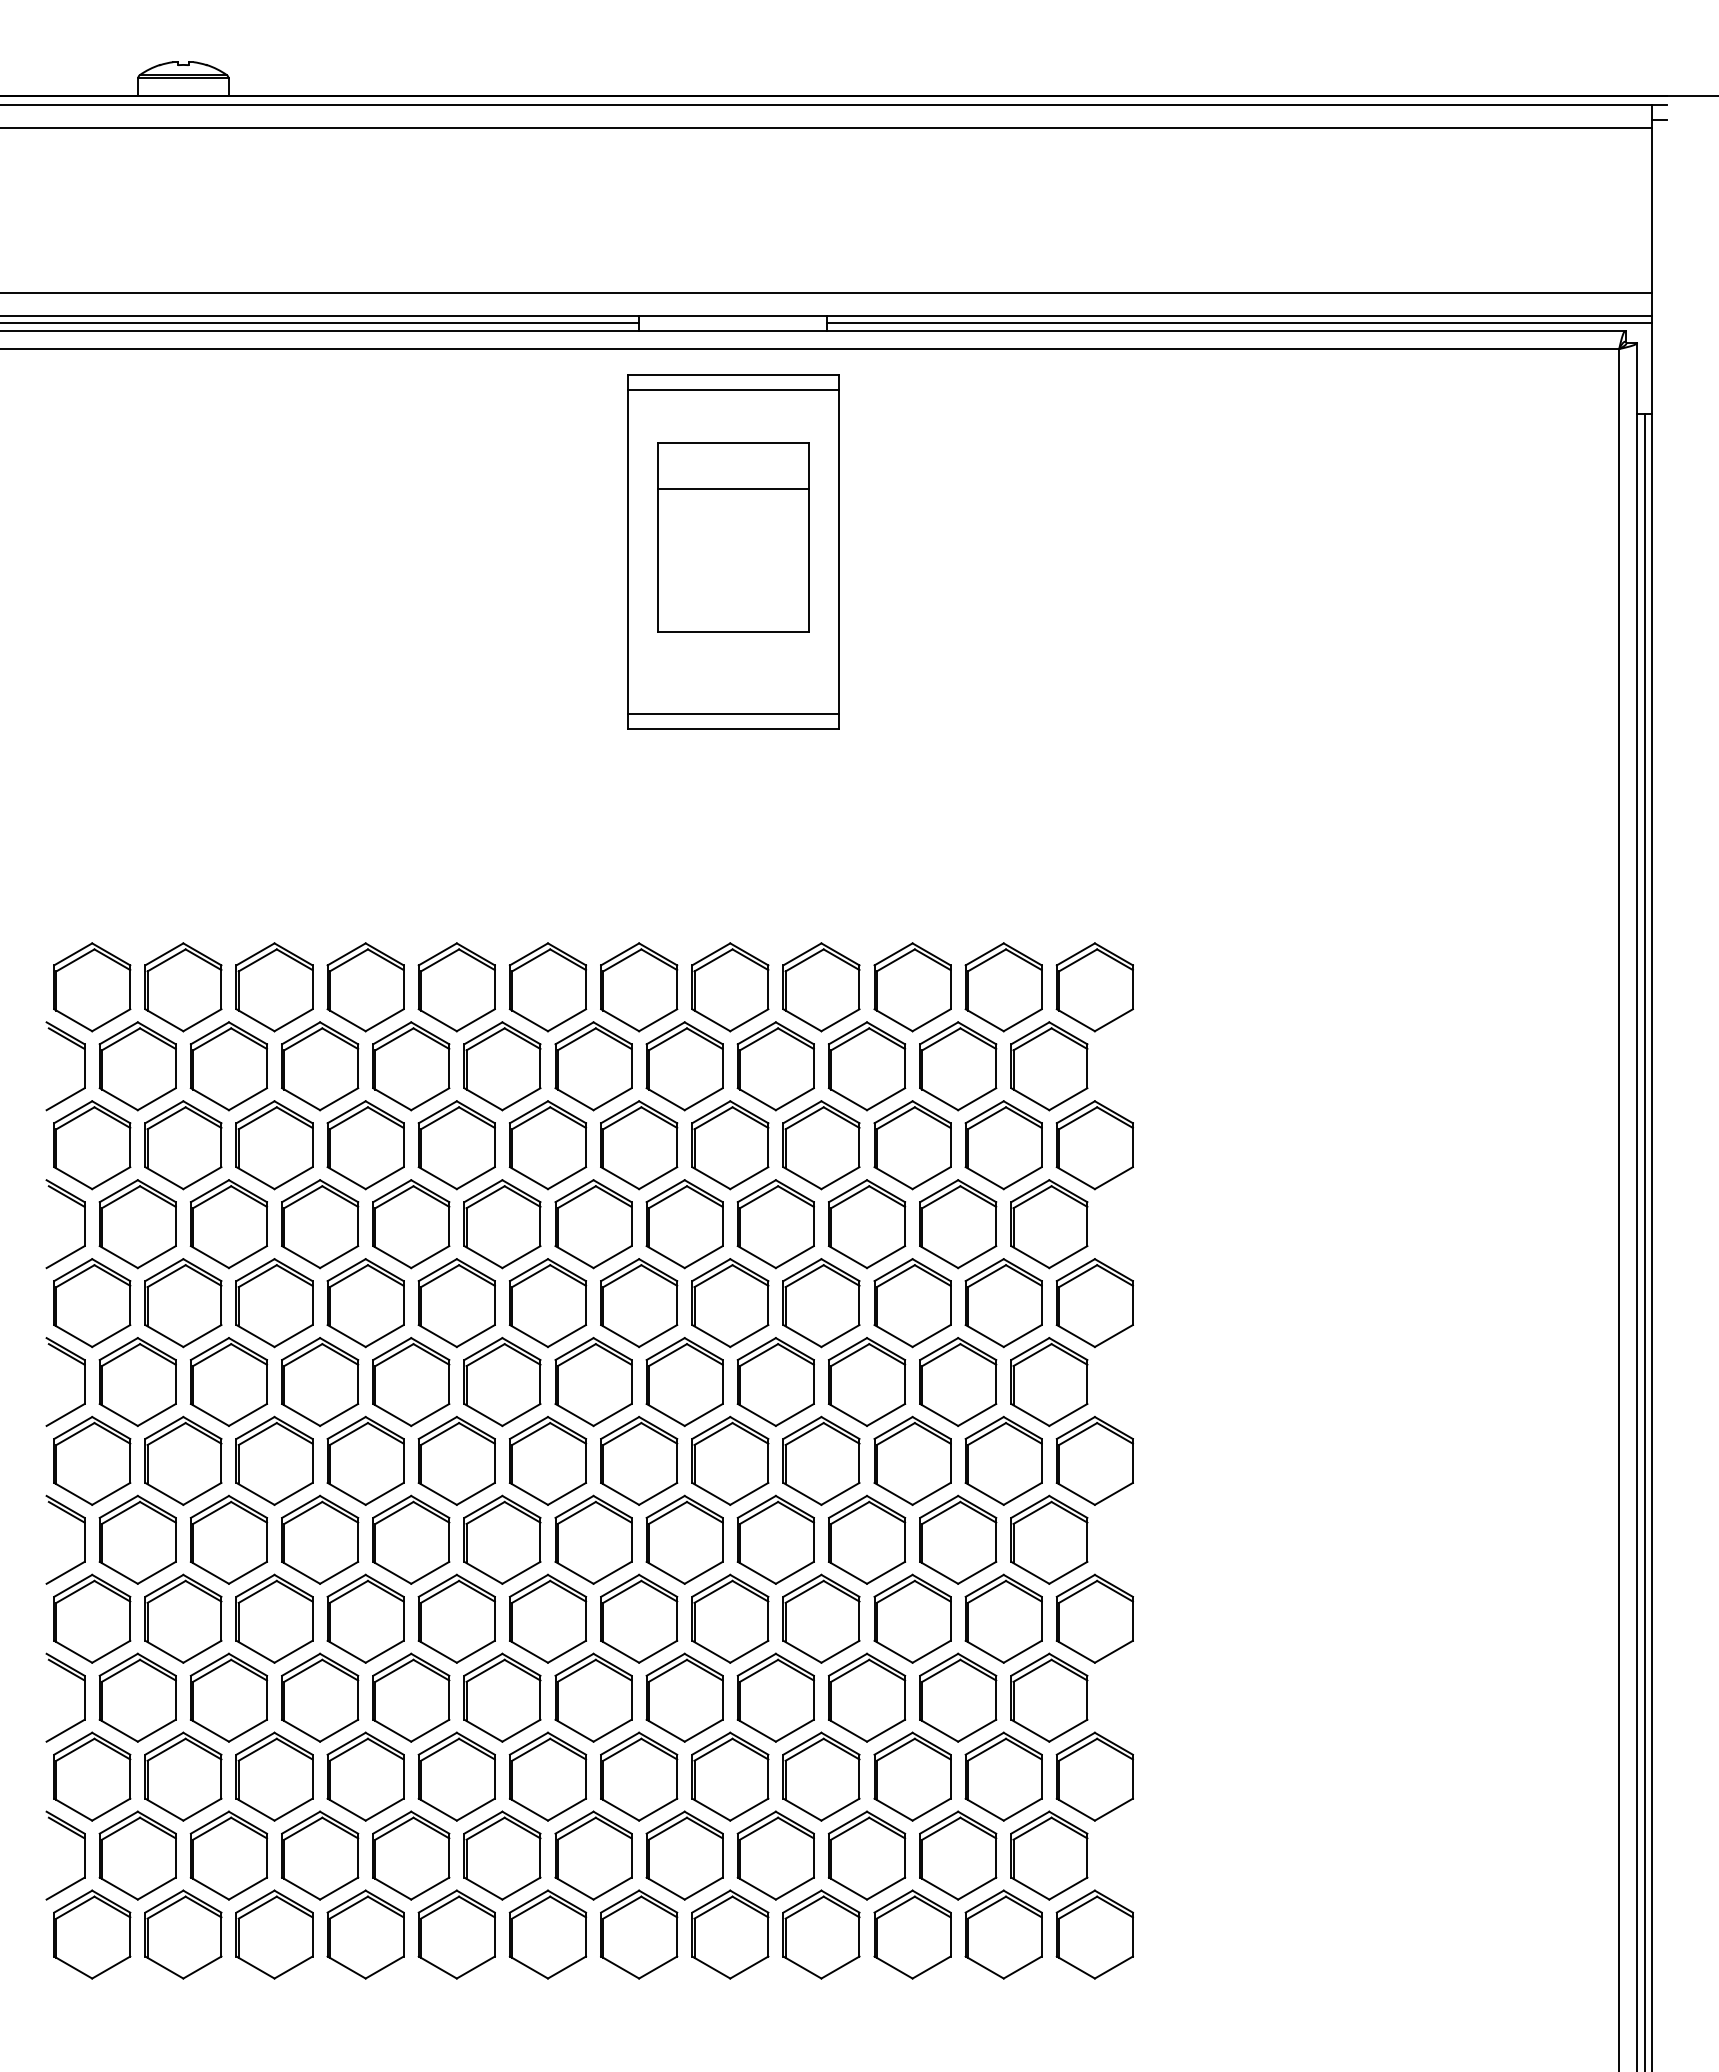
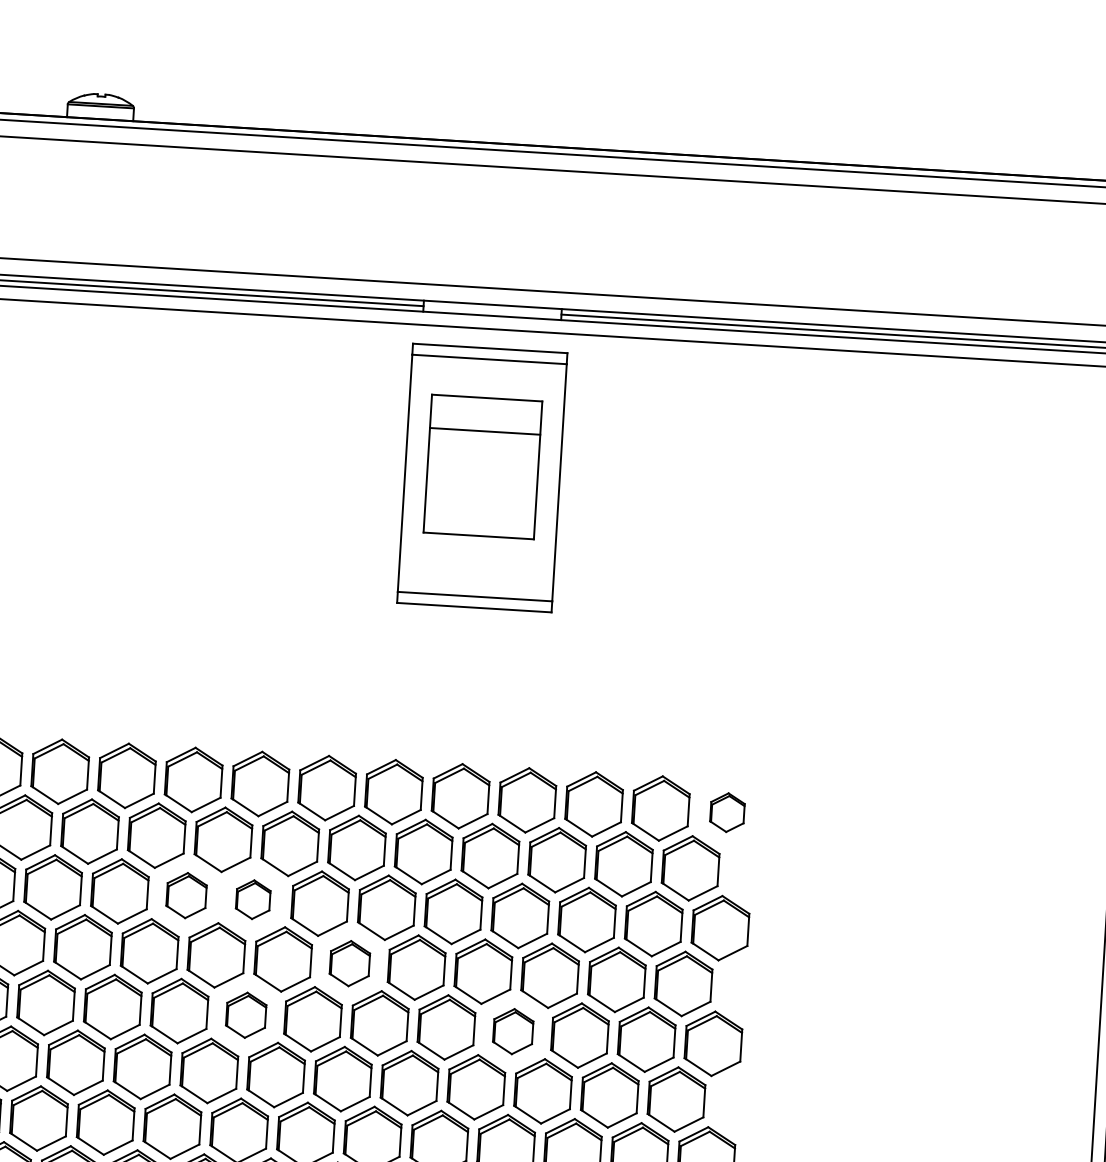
part: (1094, 987) -> (727, 812), size x0.6
part: (365, 1145) -> (186, 895), size x0.7
part: (456, 1145) -> (253, 899), size x0.6
part: (593, 1224) -> (349, 963), size x0.7
part: (456, 1303) -> (246, 1015), size x0.7
part: (821, 1303) -> (513, 1031), size x0.7

